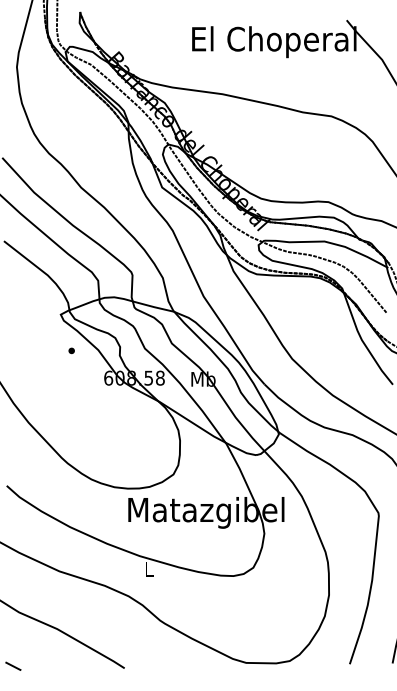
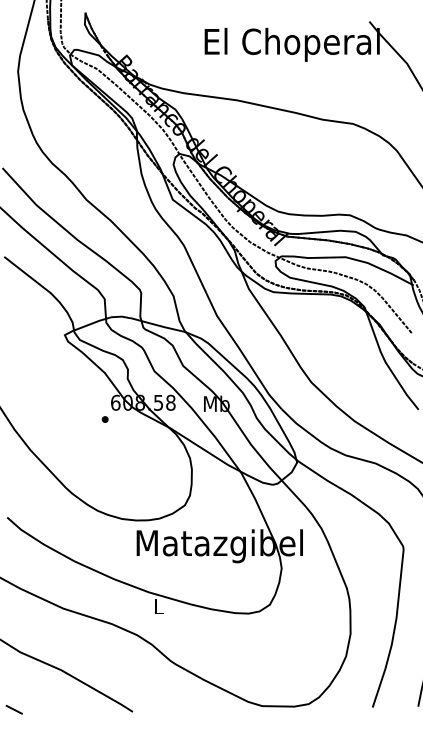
part: (71, 350) -> (104, 419), moved

